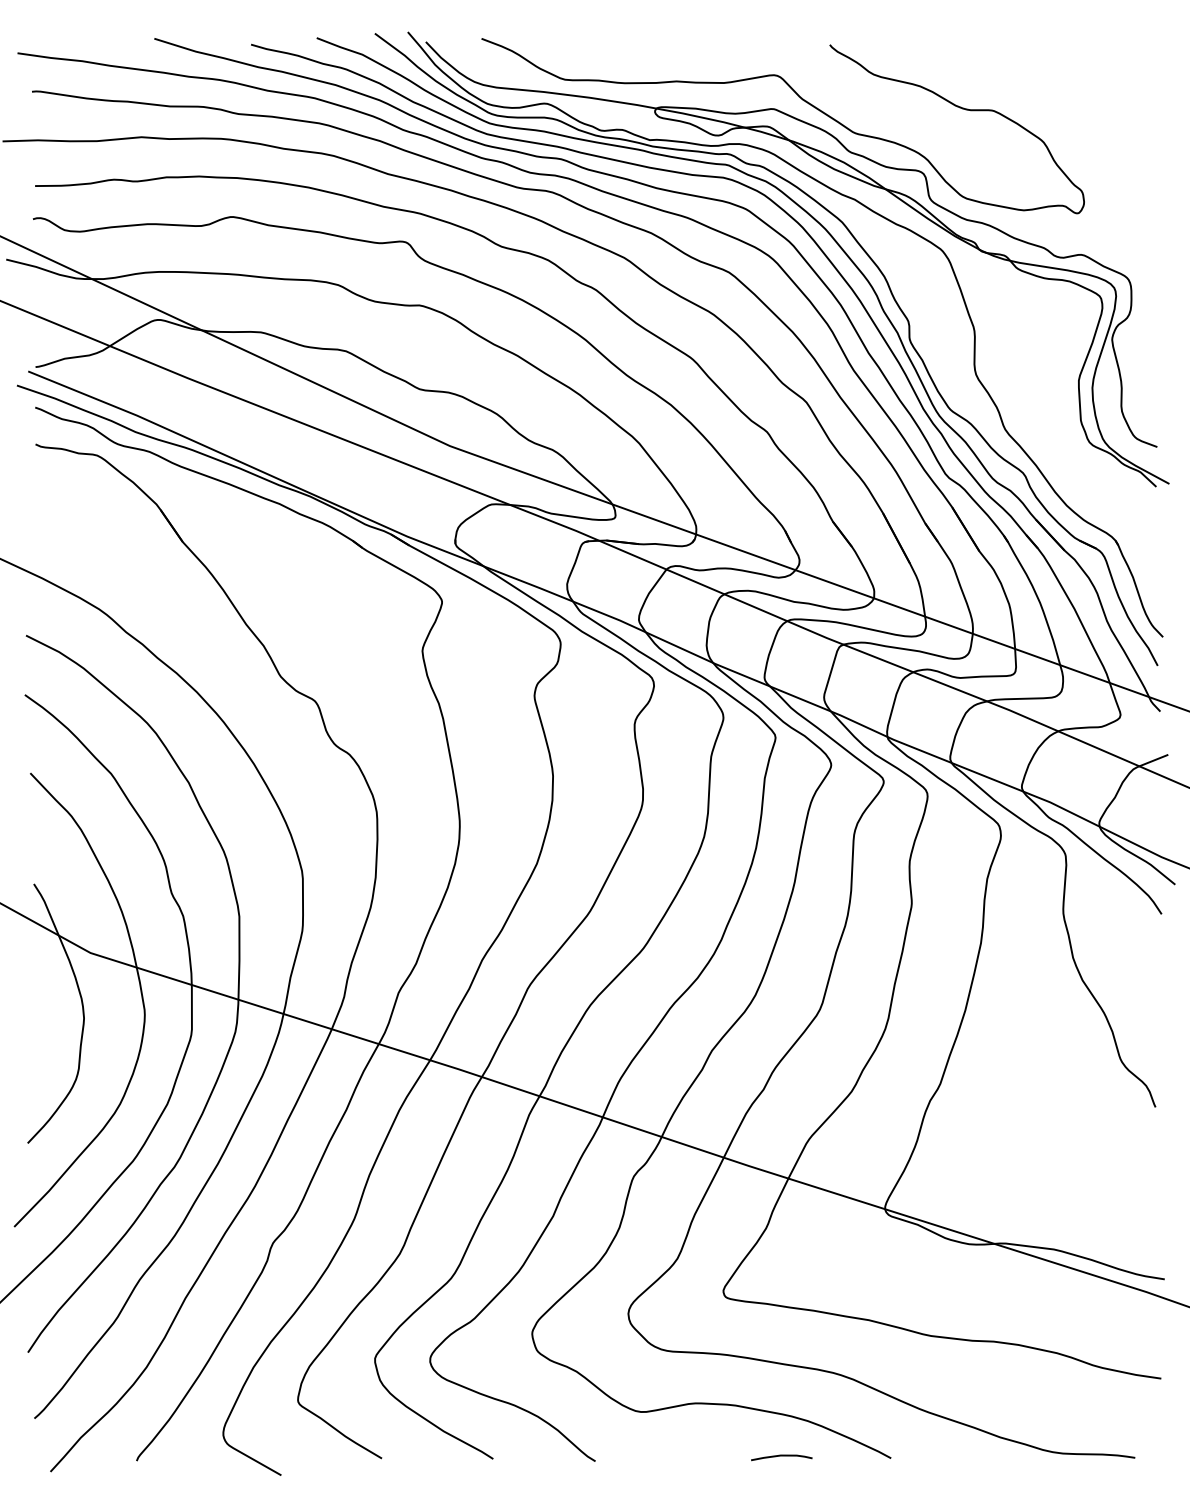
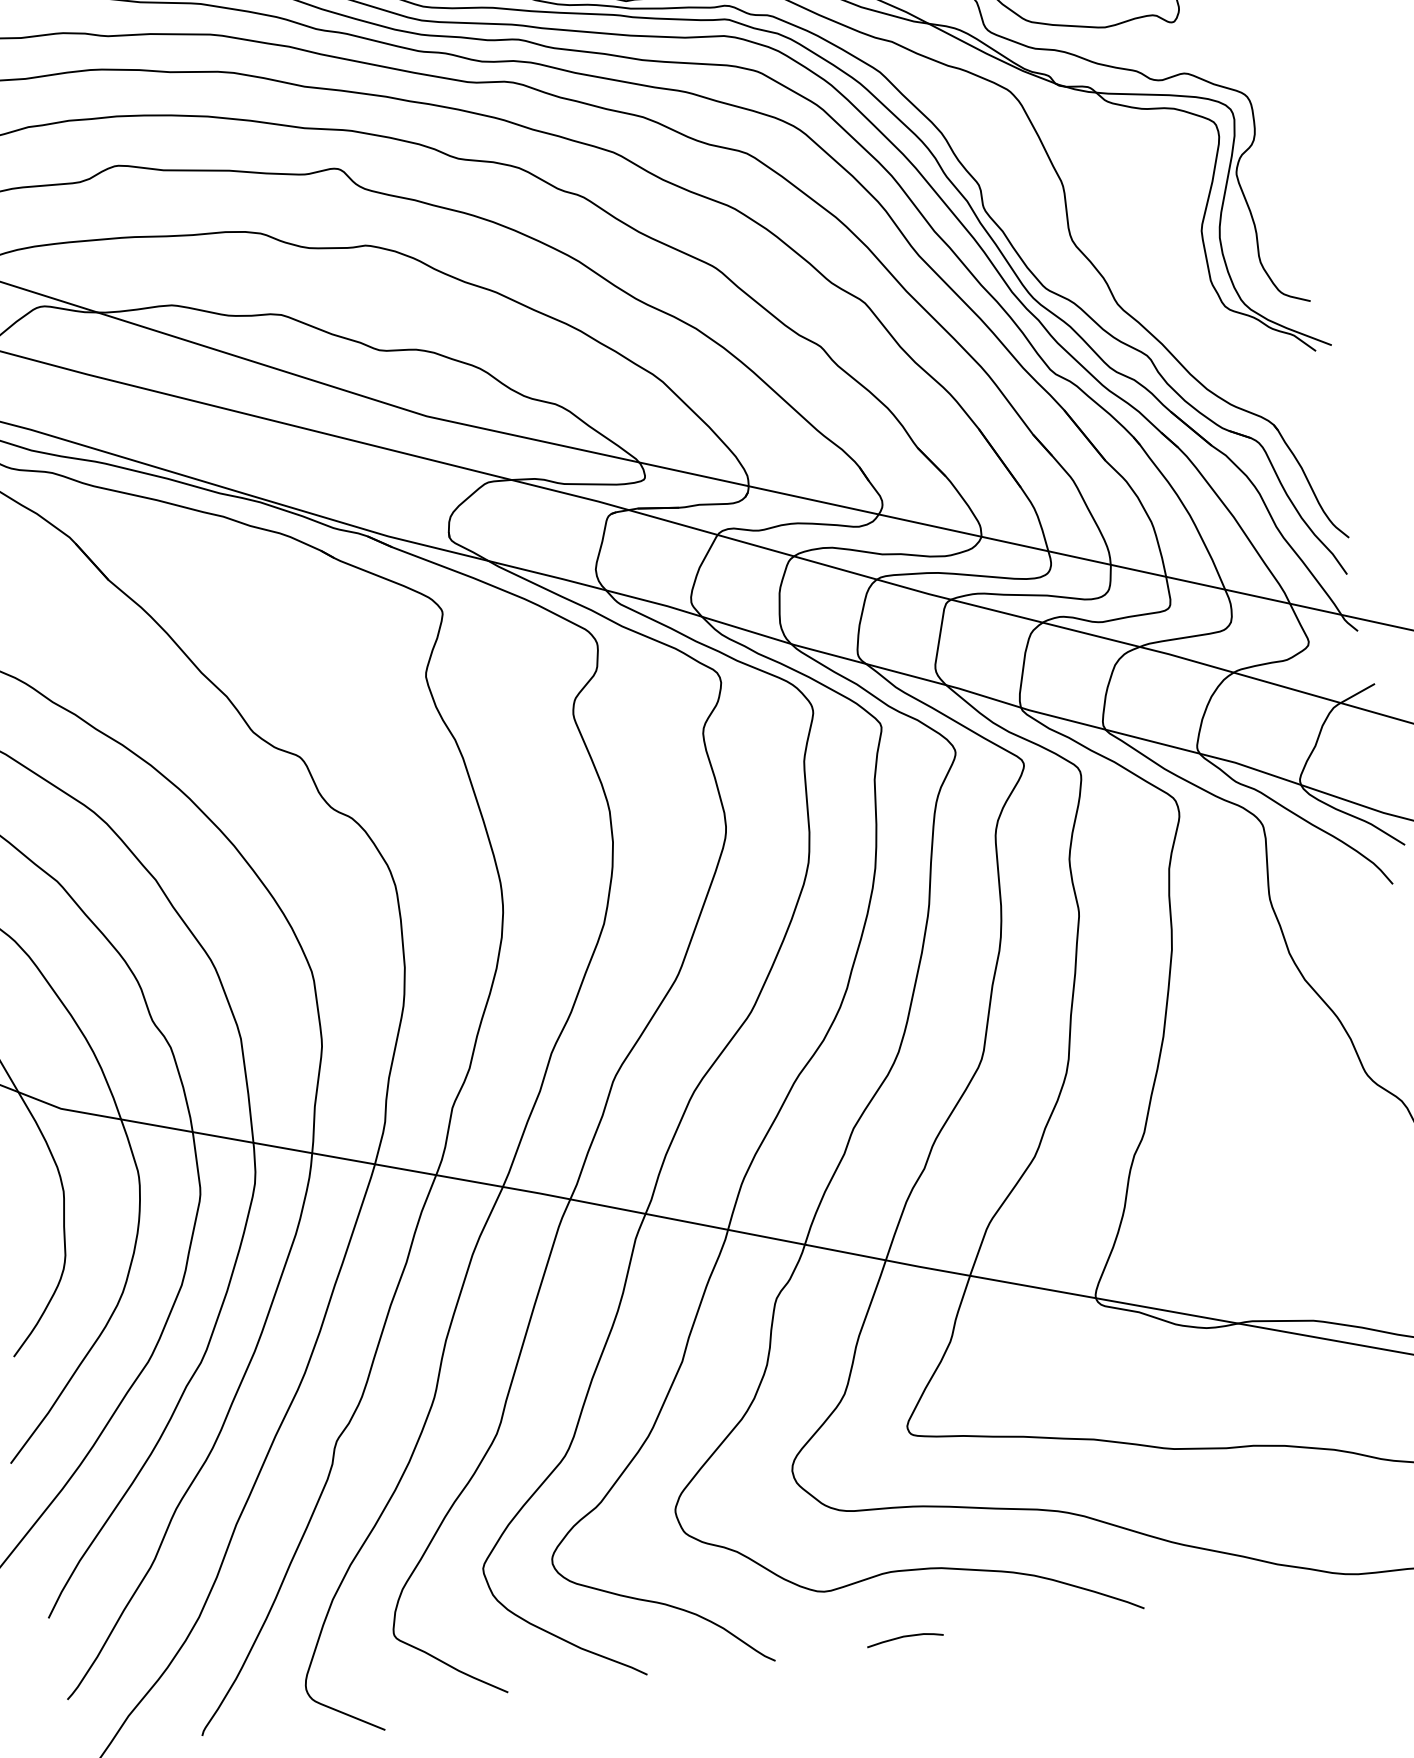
curve: (781, 1456) -> (904, 1637), moved

